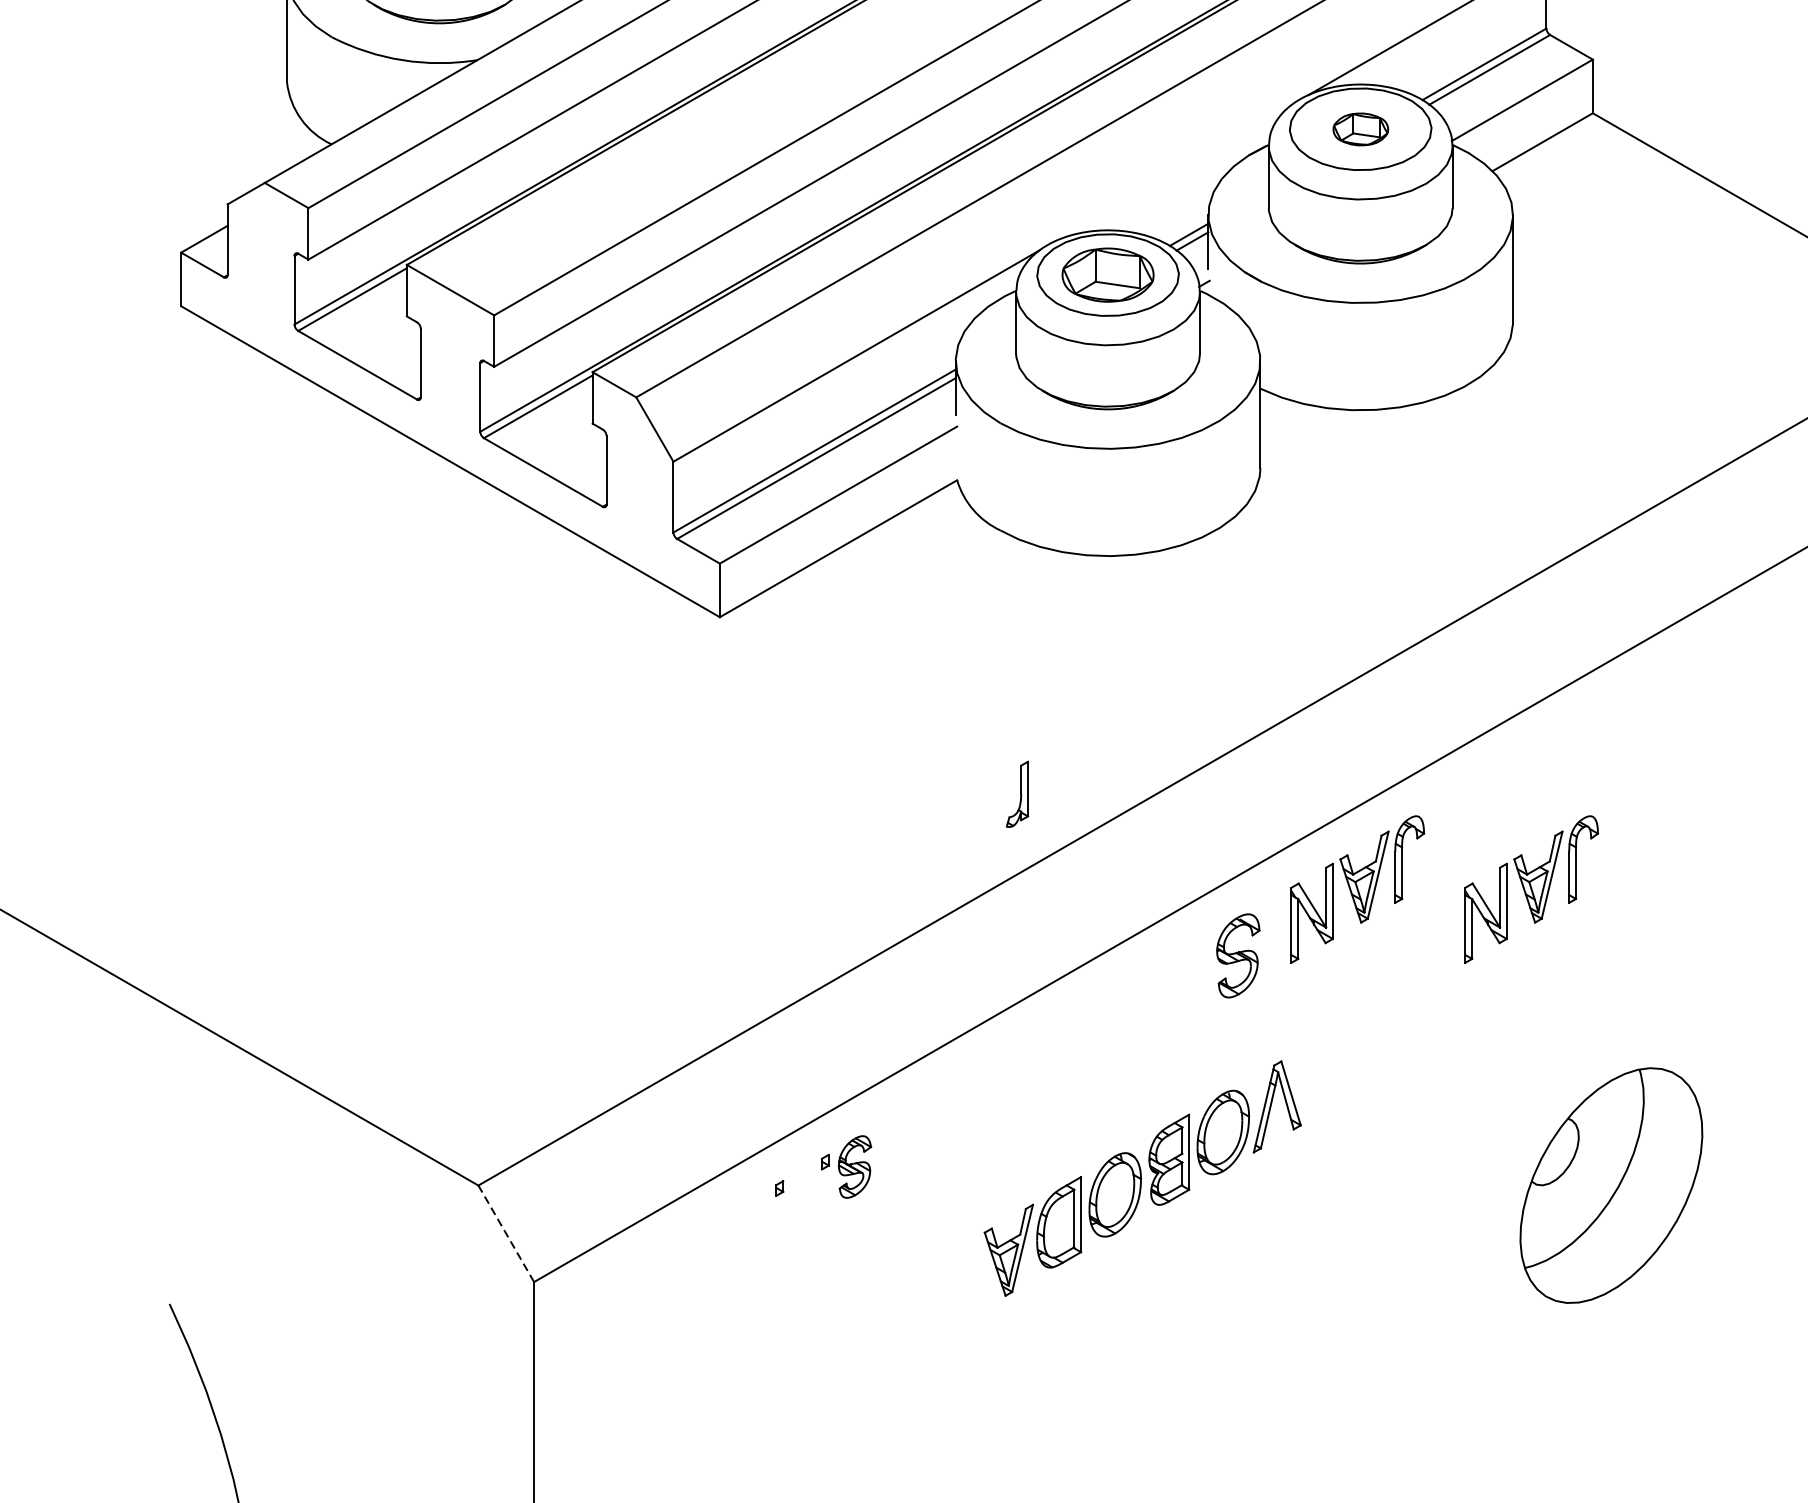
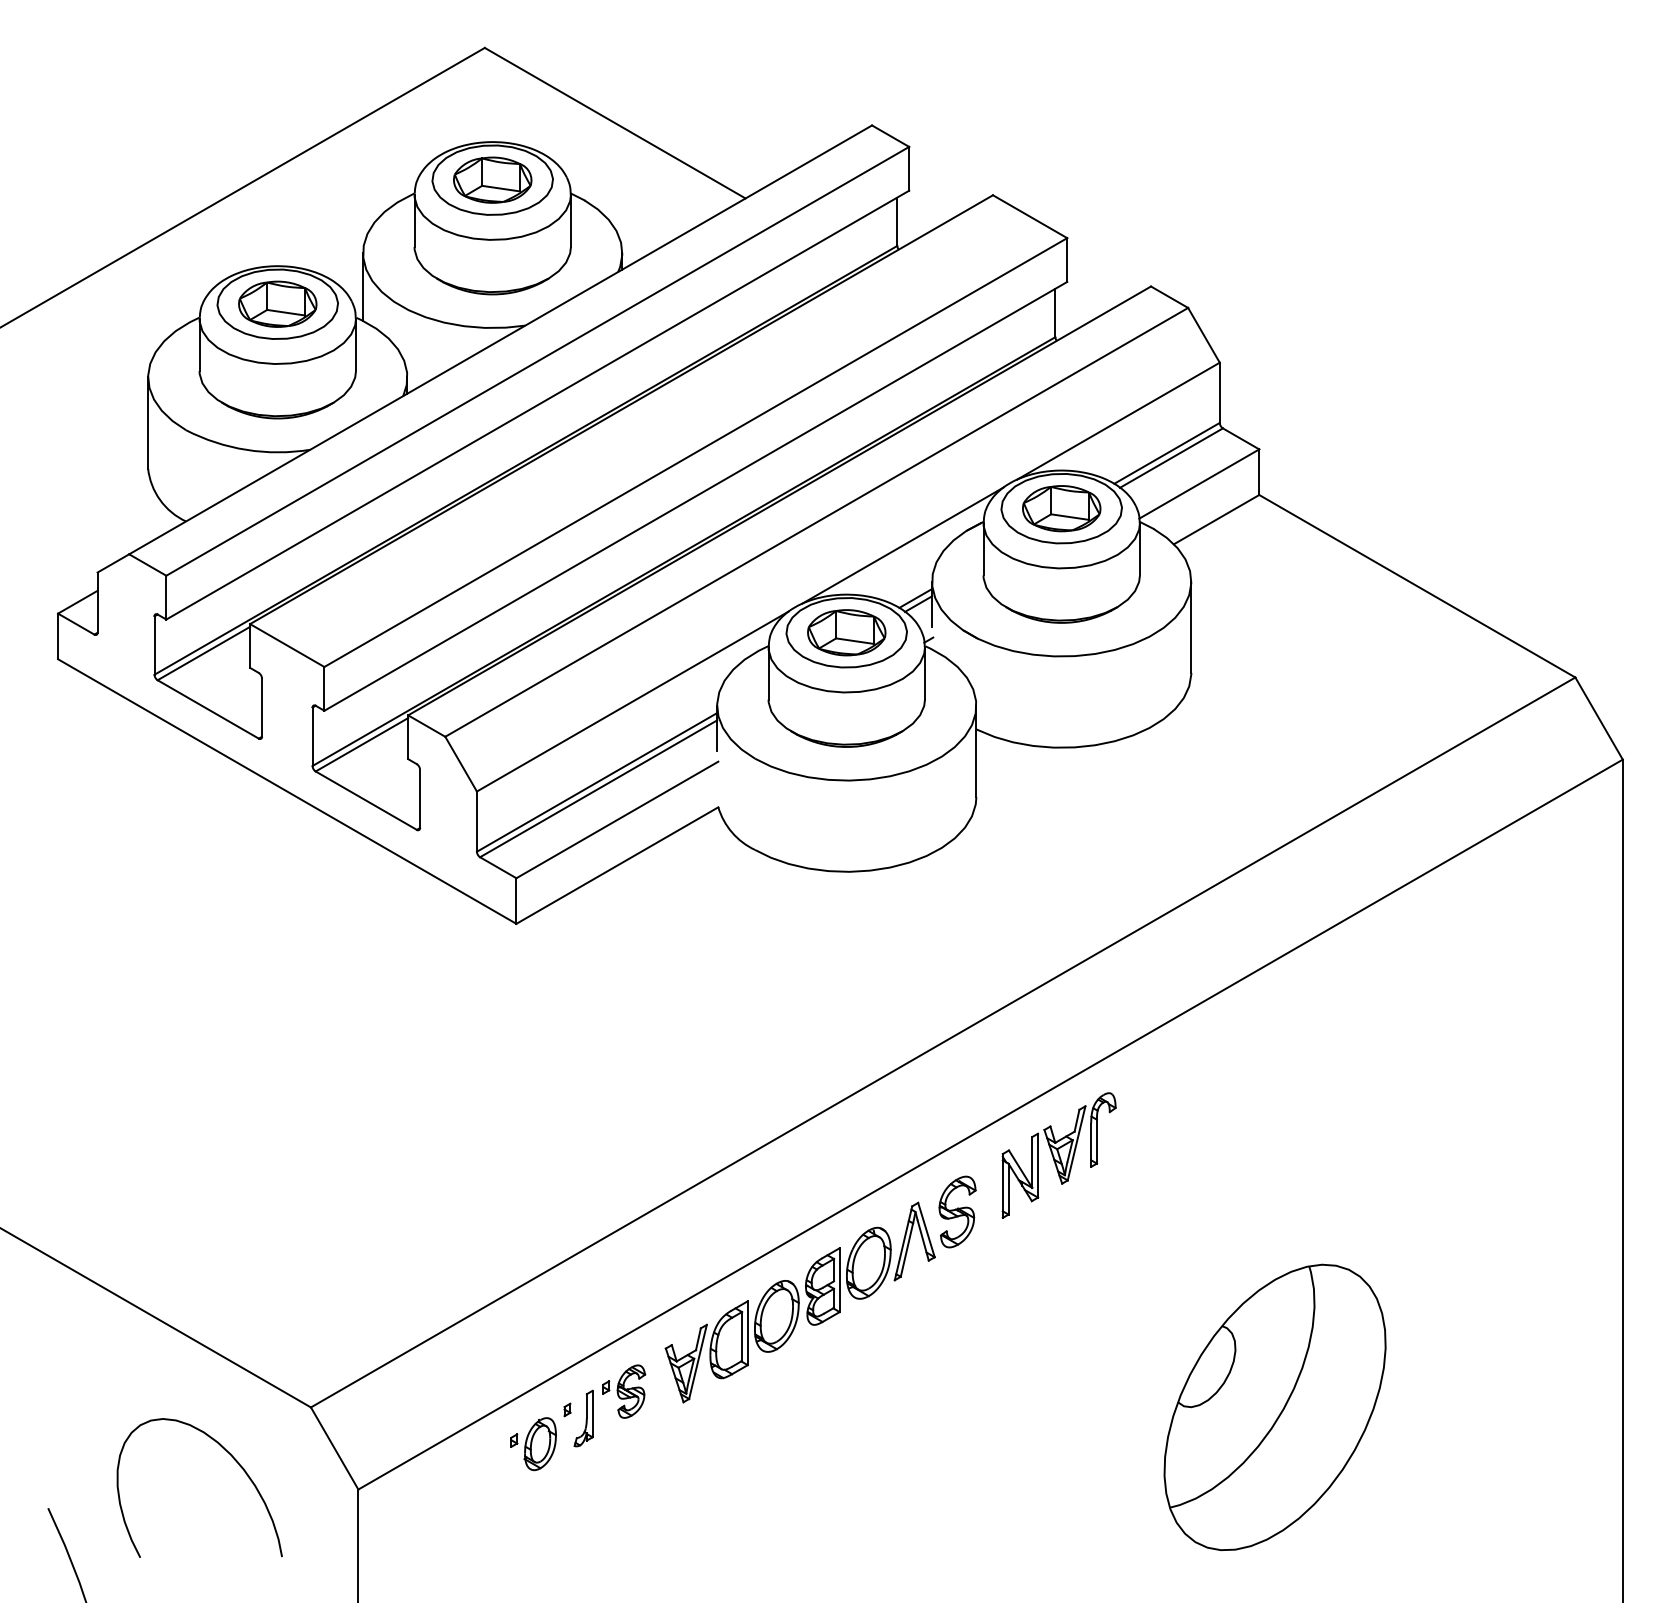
part: (1360, 129) -> (1061, 508), size x1.67
line: (1173, 172) -> (902, 545), added
part: (1017, 794) -> (583, 1418), moved
part: (1530, 889) -> (1206, 1155), removed
part: (1141, 1178) -> (799, 1302), moved
part: (1610, 1185) -> (1274, 1407), size x1.43
part: (739, 1229) -> (533, 1444), added
line: (506, 1233) -> (334, 1448), dashed -> solid
curve: (387, 1246) -> (233, 1459), added

